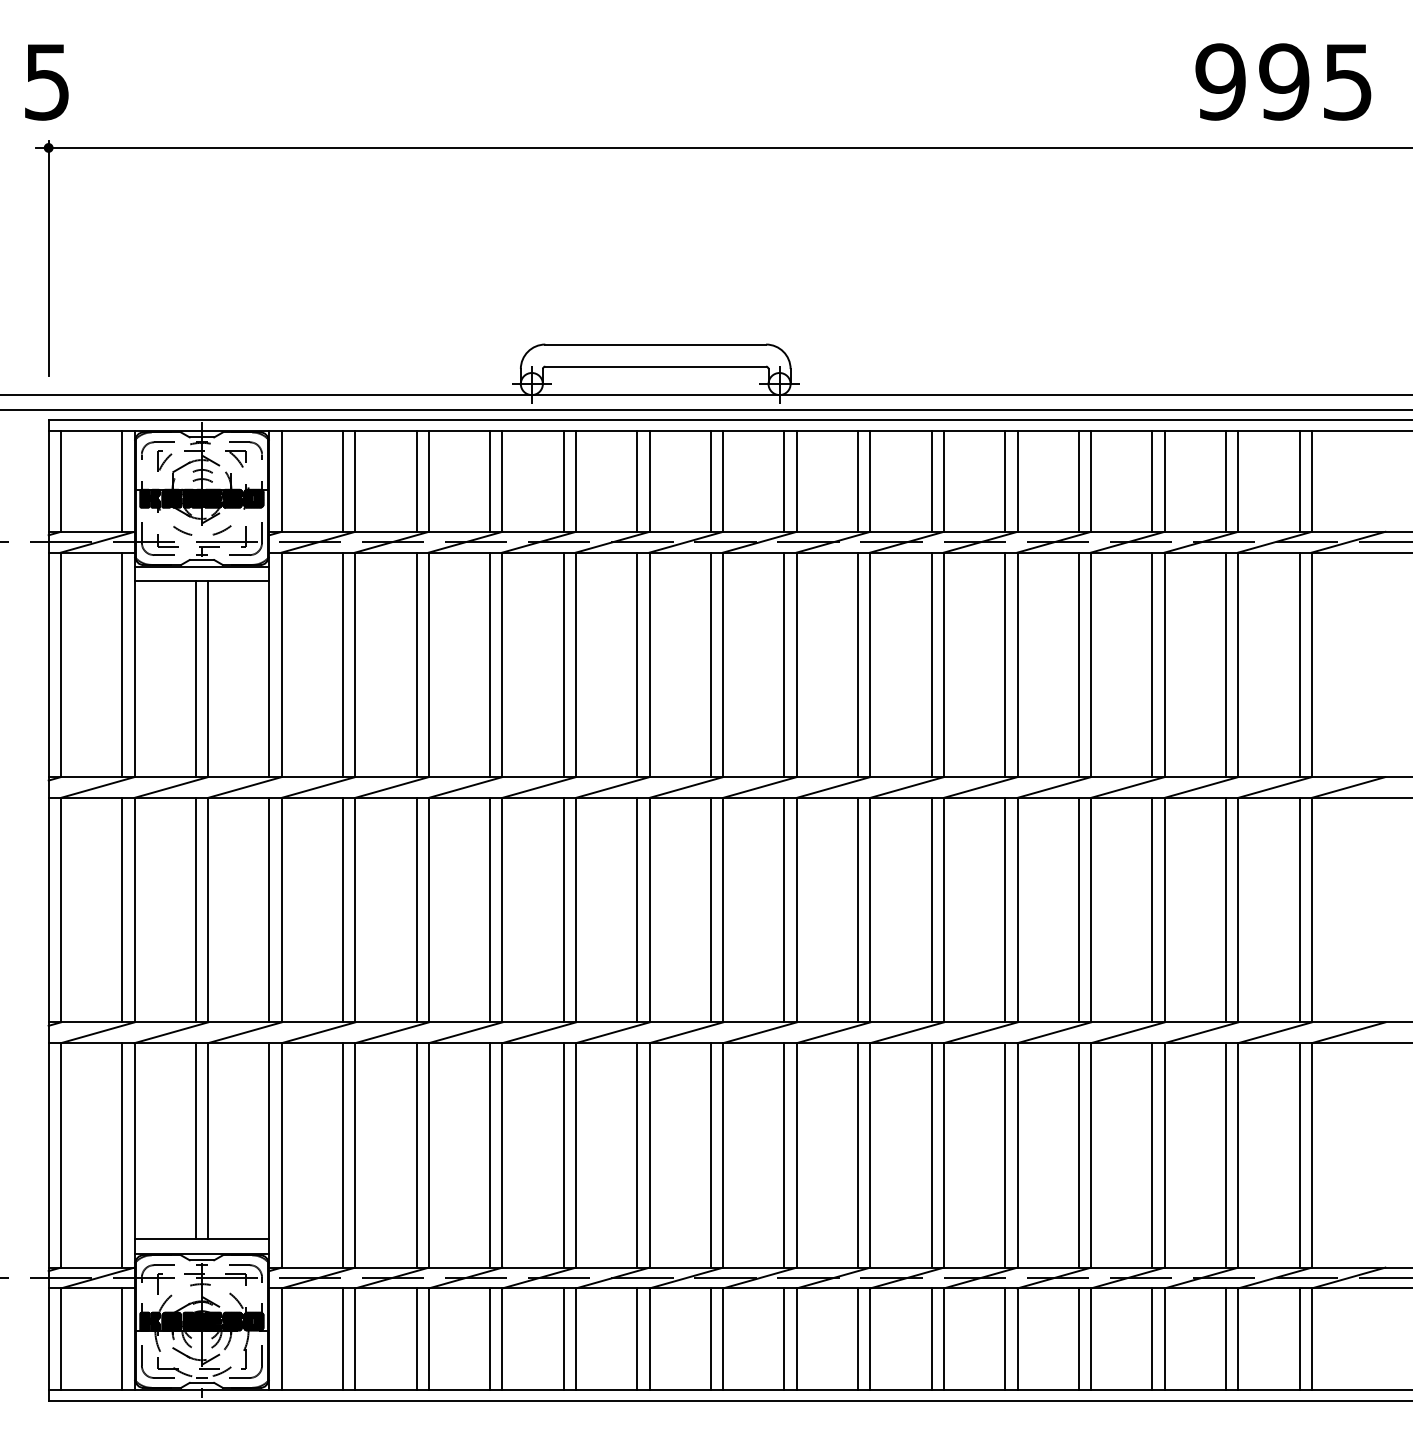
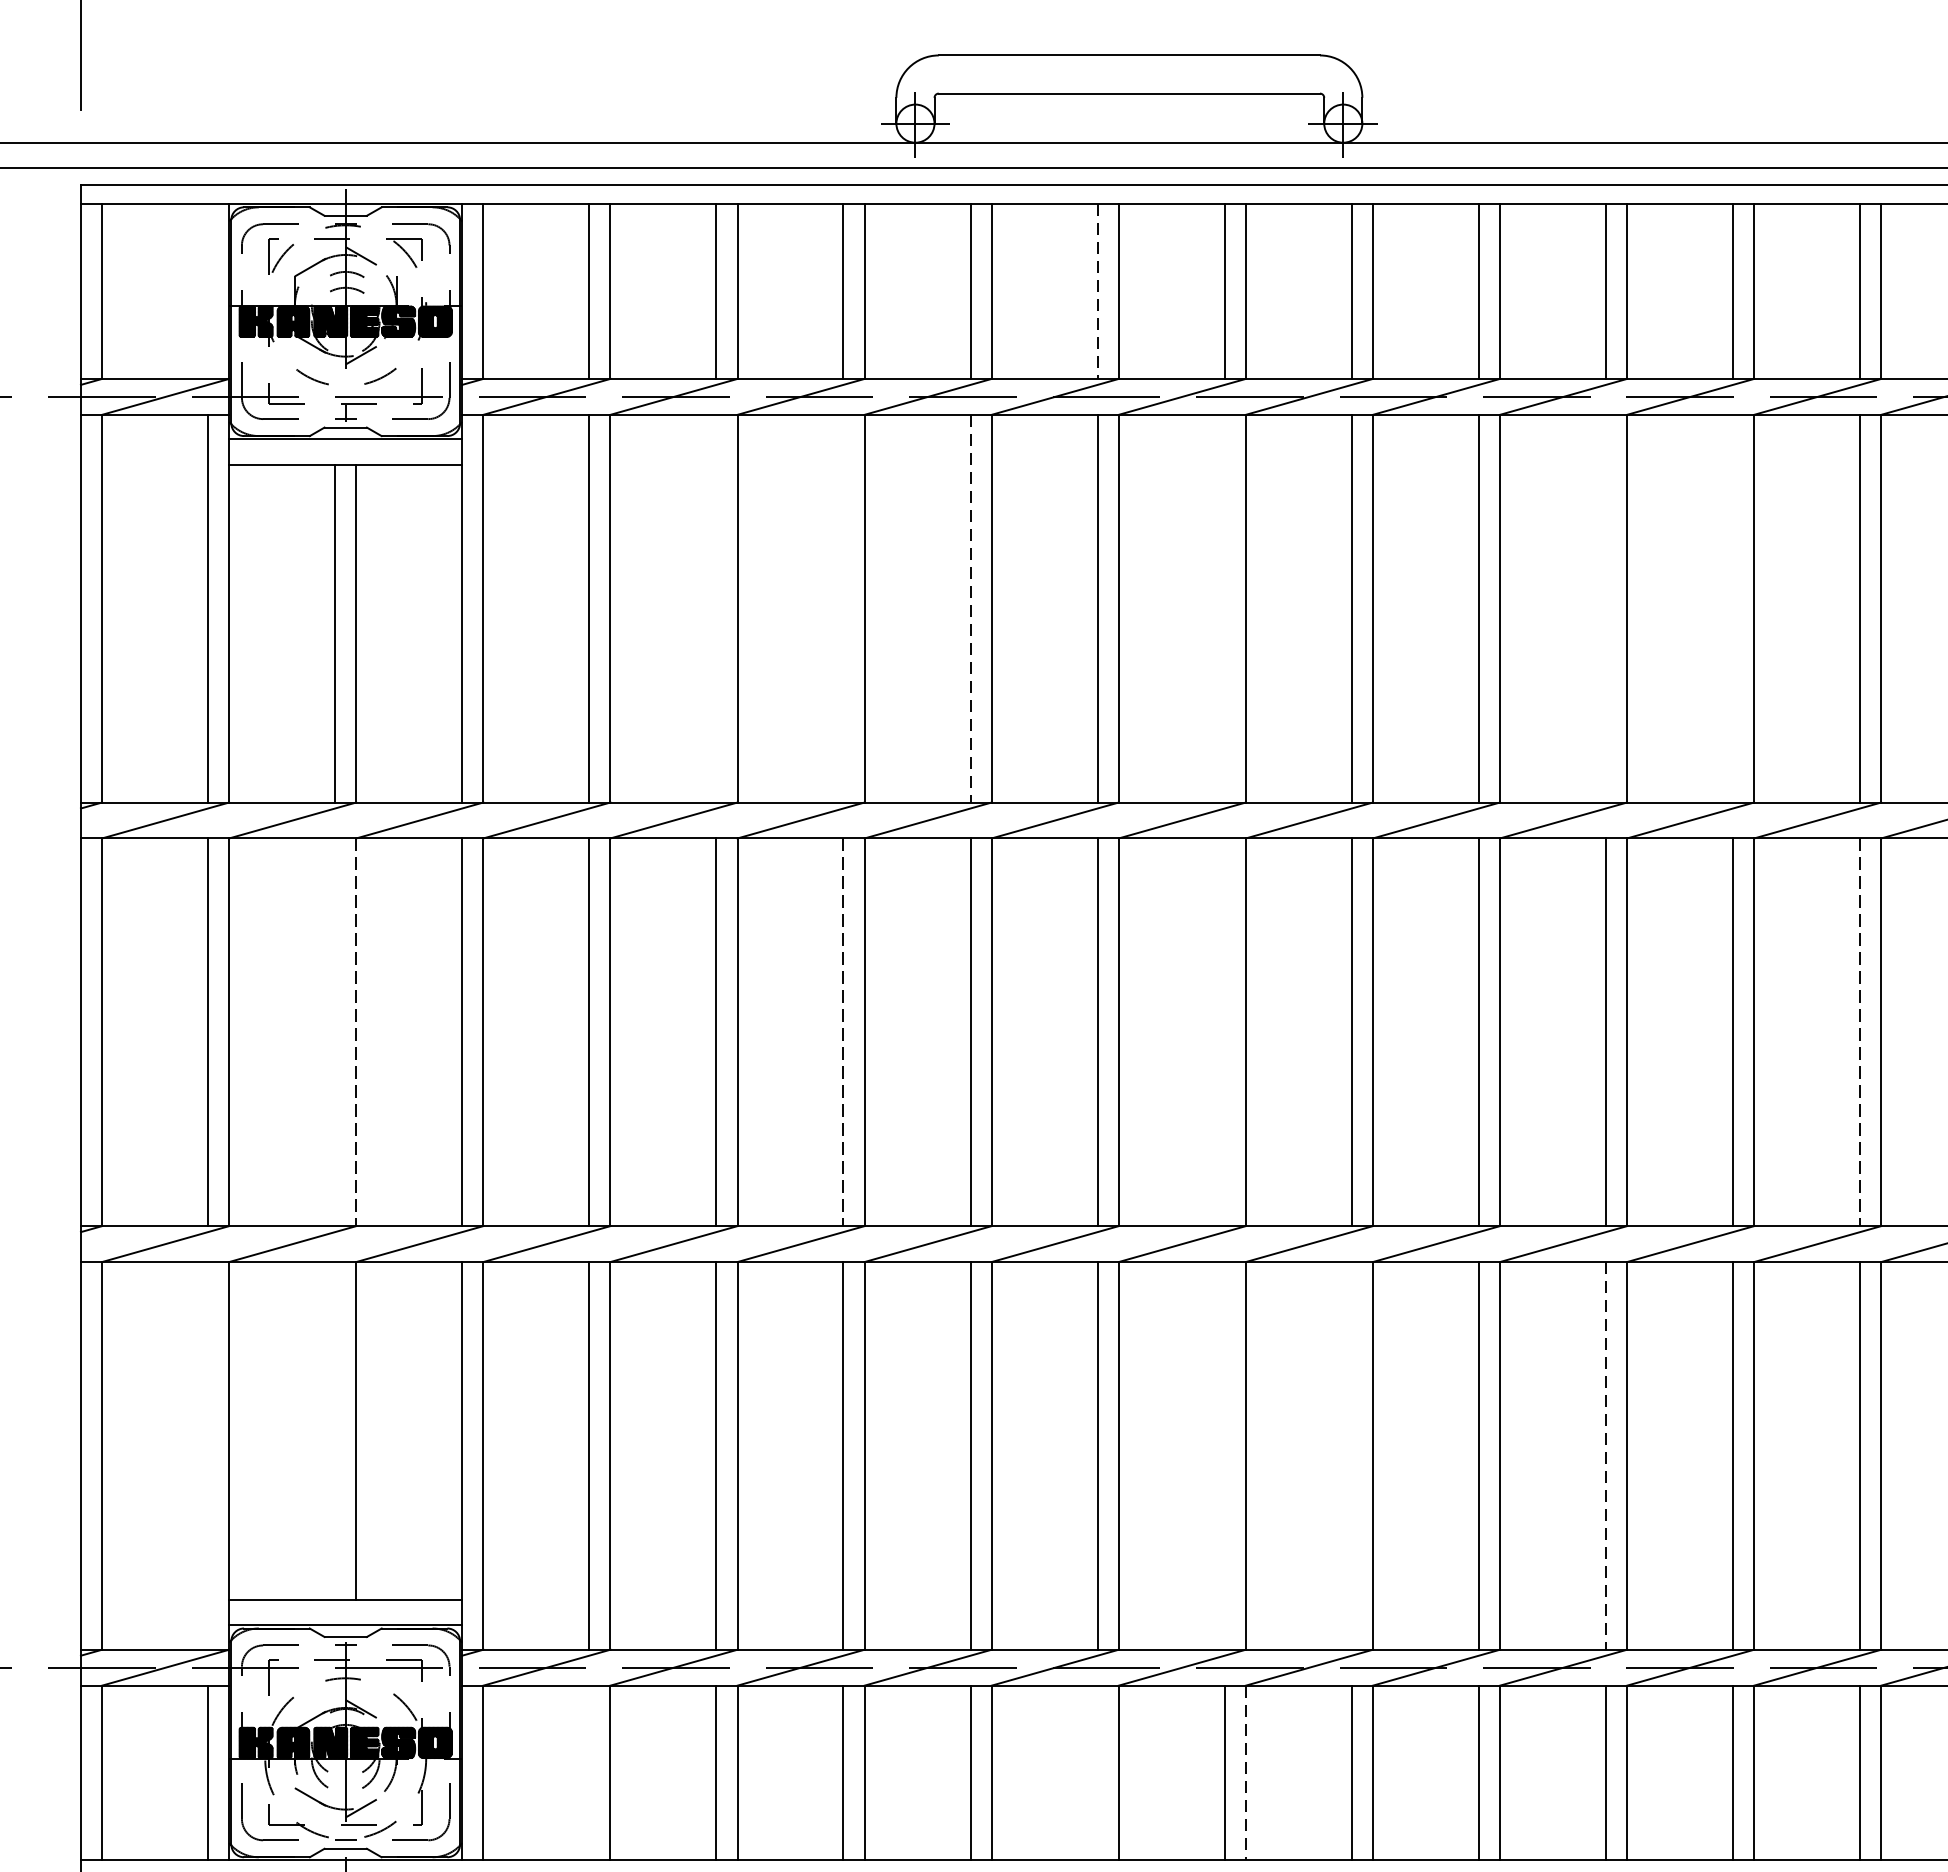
line: (122, 480) -> (208, 290), removed
line: (637, 481) -> (1097, 291), solid -> dashed
line: (416, 664) -> (716, 608), removed
line: (490, 664) -> (844, 608), removed
line: (710, 664) -> (1223, 608), removed
line: (931, 664) -> (1605, 608), removed
line: (1005, 664) -> (1733, 608), removed
line: (563, 665) -> (970, 609), solid -> dashed
line: (195, 909) -> (334, 1031), removed
line: (710, 909) -> (1223, 1031), removed
line: (208, 910) -> (356, 1032), solid -> dashed
line: (490, 910) -> (844, 1032), solid -> dashed
line: (1078, 910) -> (1859, 1032), solid -> dashed
line: (195, 1140) -> (334, 1430), removed
line: (122, 1155) -> (208, 1456), removed
line: (710, 1155) -> (1223, 1456), removed
line: (784, 1155) -> (1351, 1456), removed
line: (931, 1155) -> (1605, 1456), solid -> dashed
line: (343, 1338) -> (590, 1772), removed
line: (637, 1338) -> (1097, 1772), removed
line: (723, 1339) -> (1246, 1773), solid -> dashed

